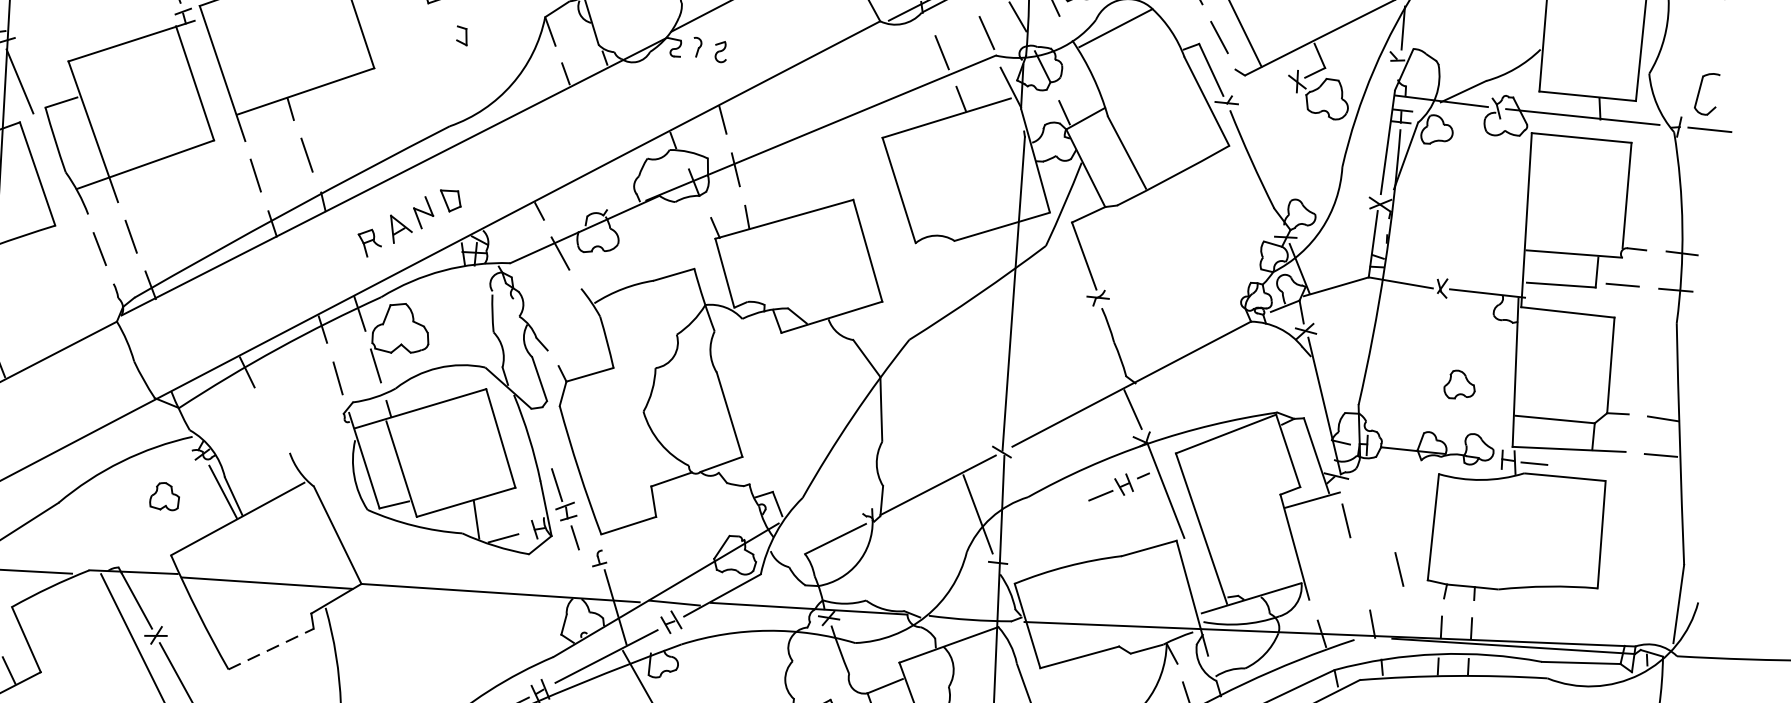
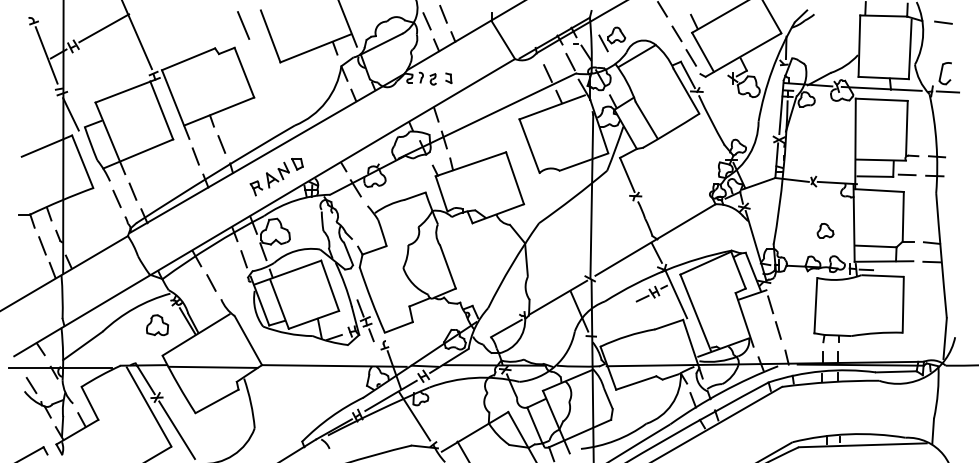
part: (461, 36) -> (448, 78), moved
line: (272, 419) -> (211, 282), added
part: (164, 496) -> (157, 325), size x1.43
line: (1399, 569) -> (778, 330), moved
line: (272, 649) -> (217, 401), dashed -> solid

